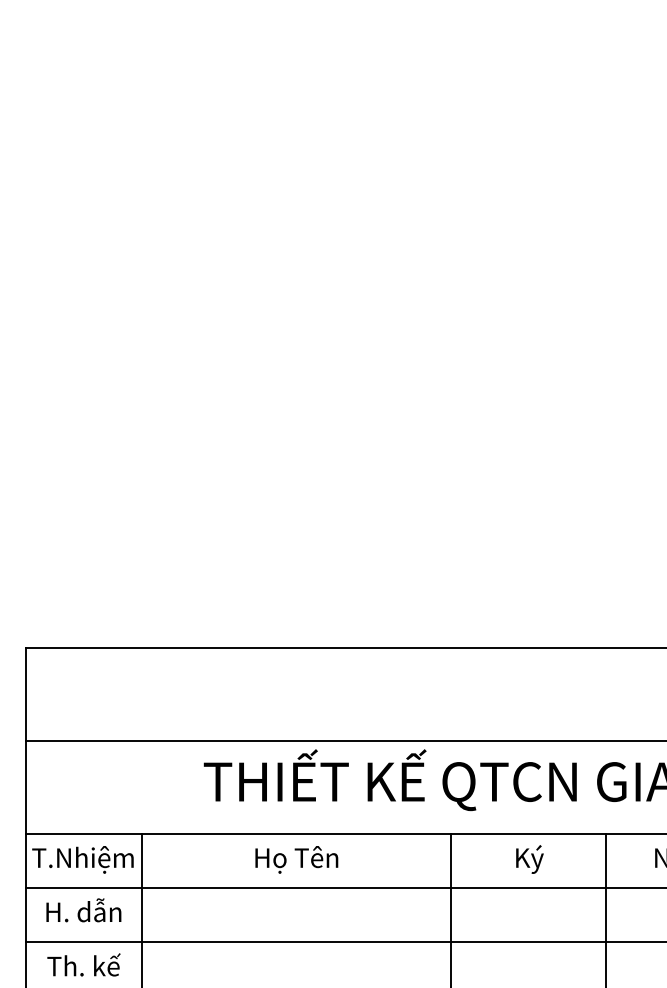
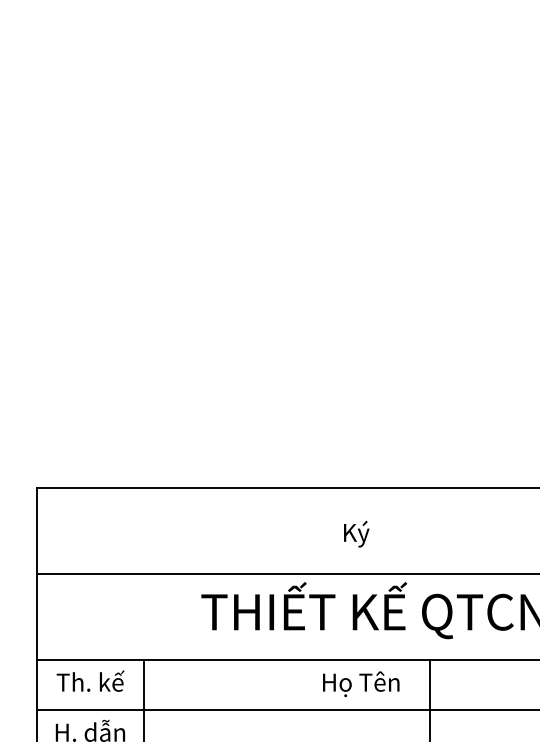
text: (82, 858) -> (89, 682), T.Nhiệm -> Th. kế
text: (296, 859) -> (360, 683), moved
text: (529, 859) -> (356, 534), moved

